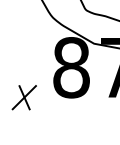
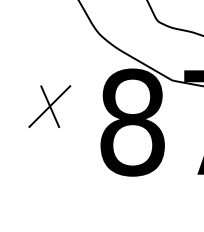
part: (23, 97) -> (48, 106), moved

